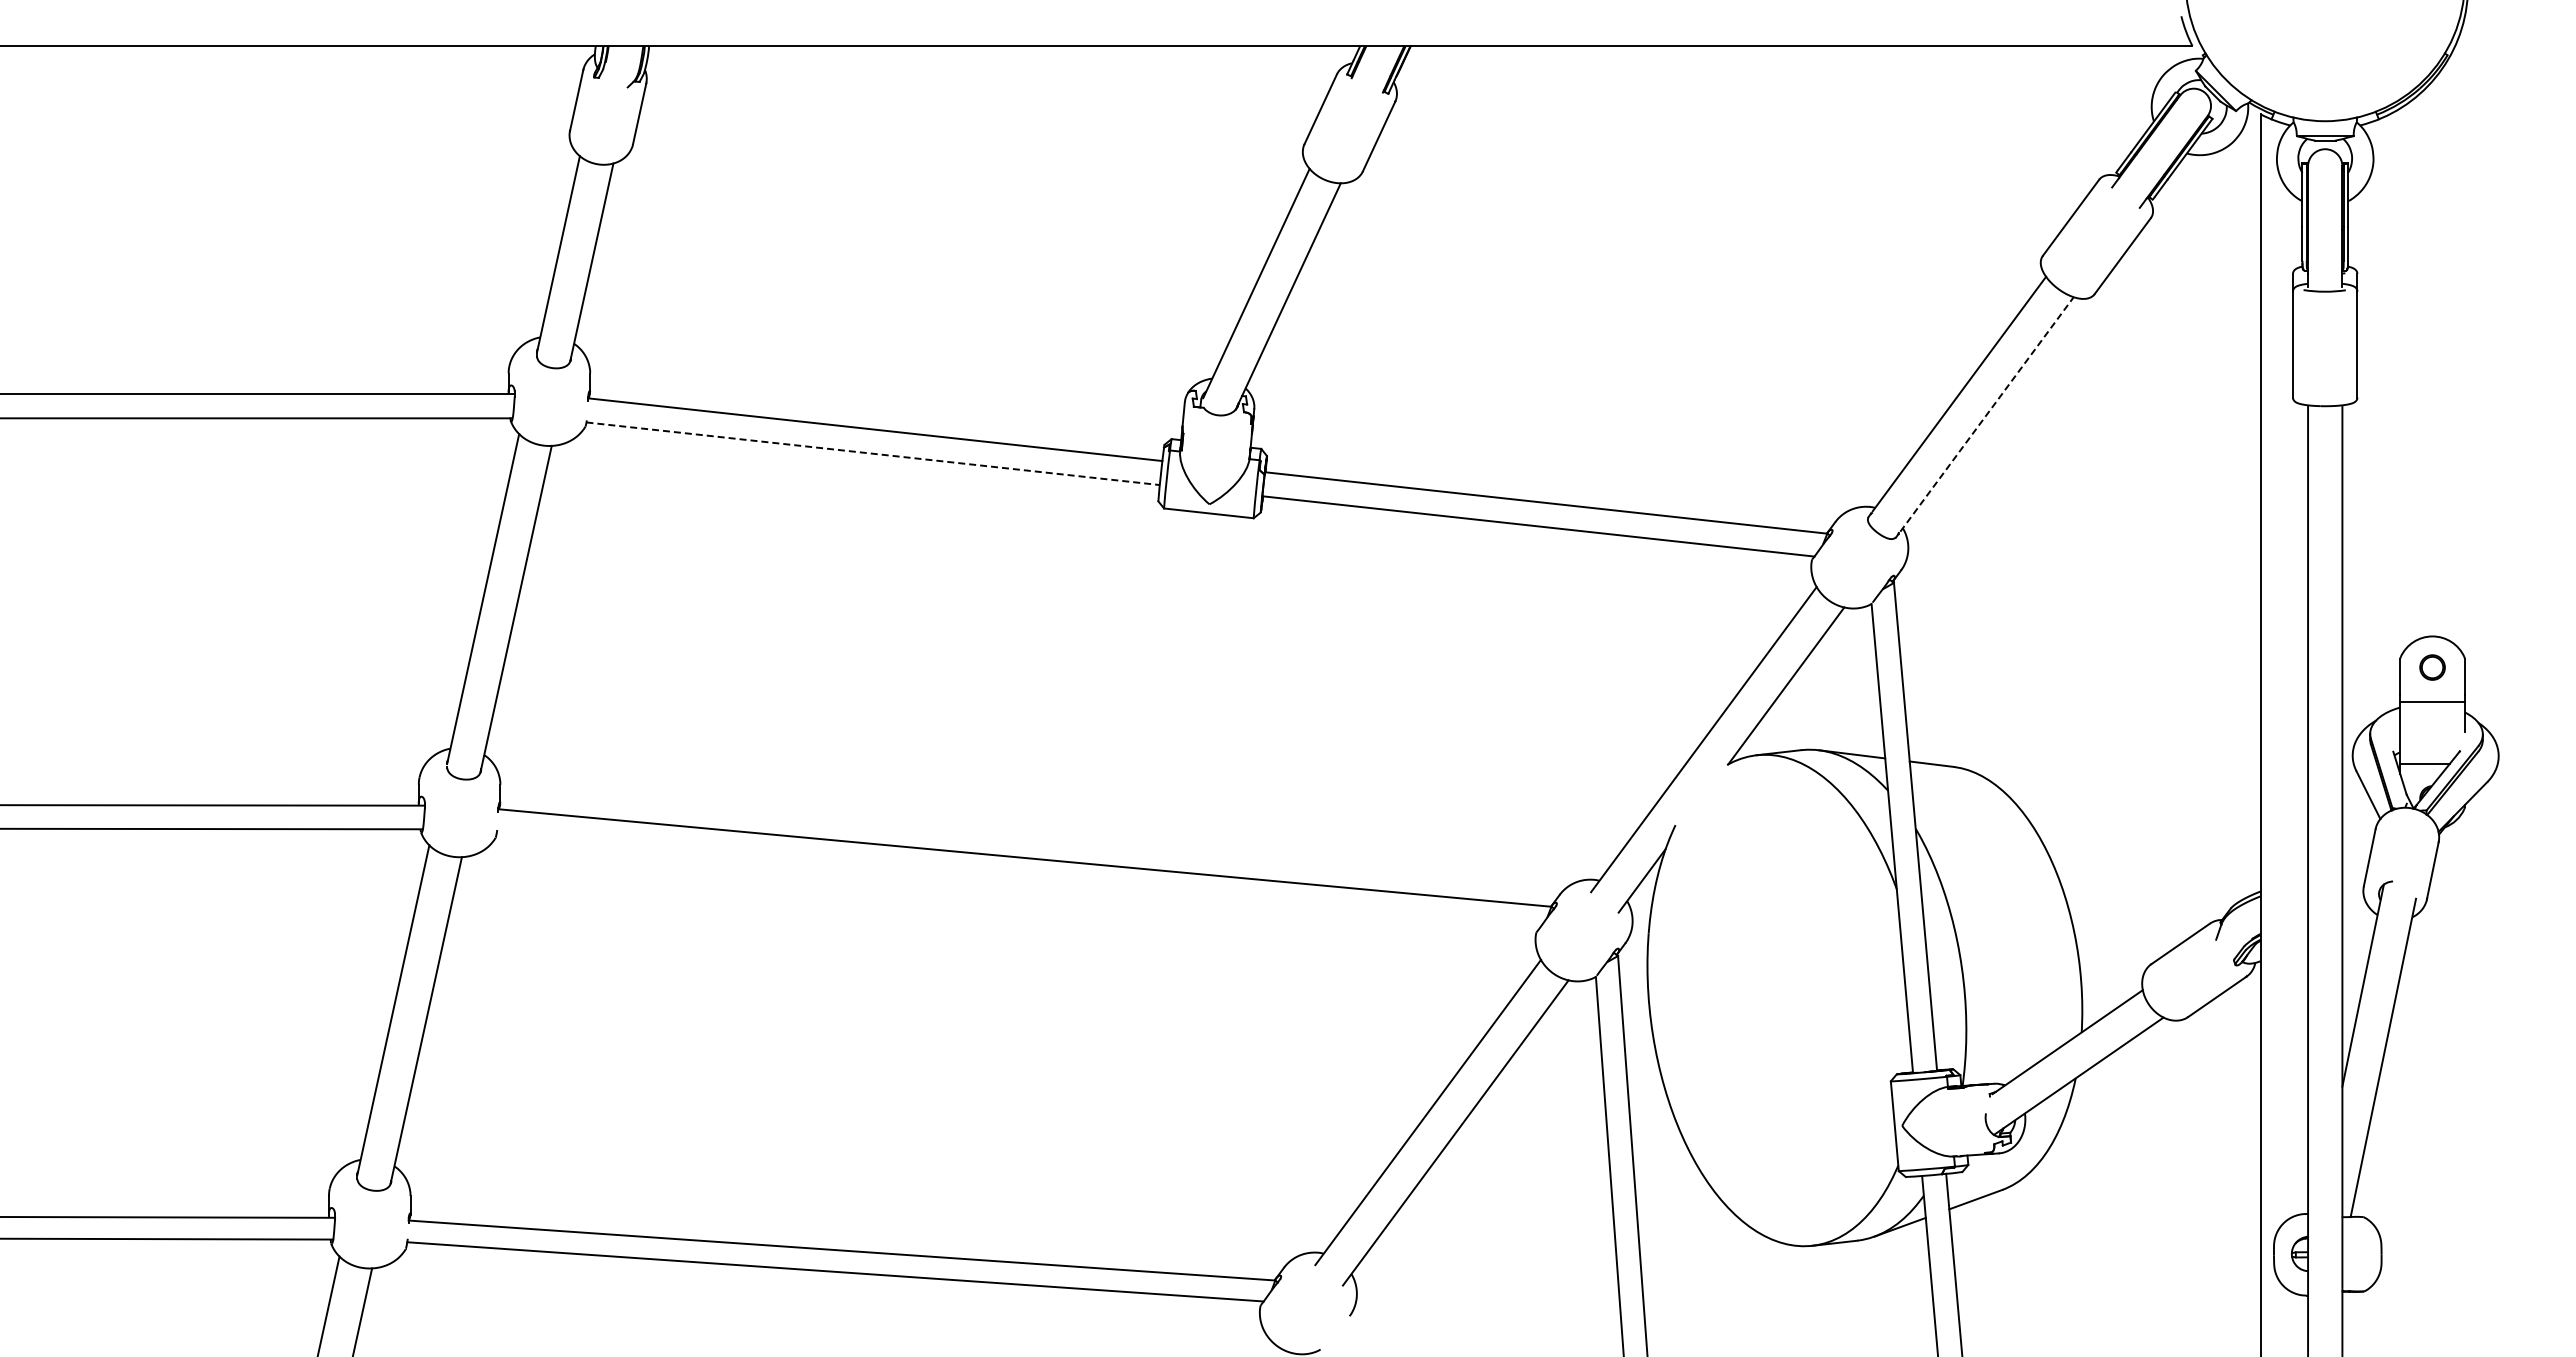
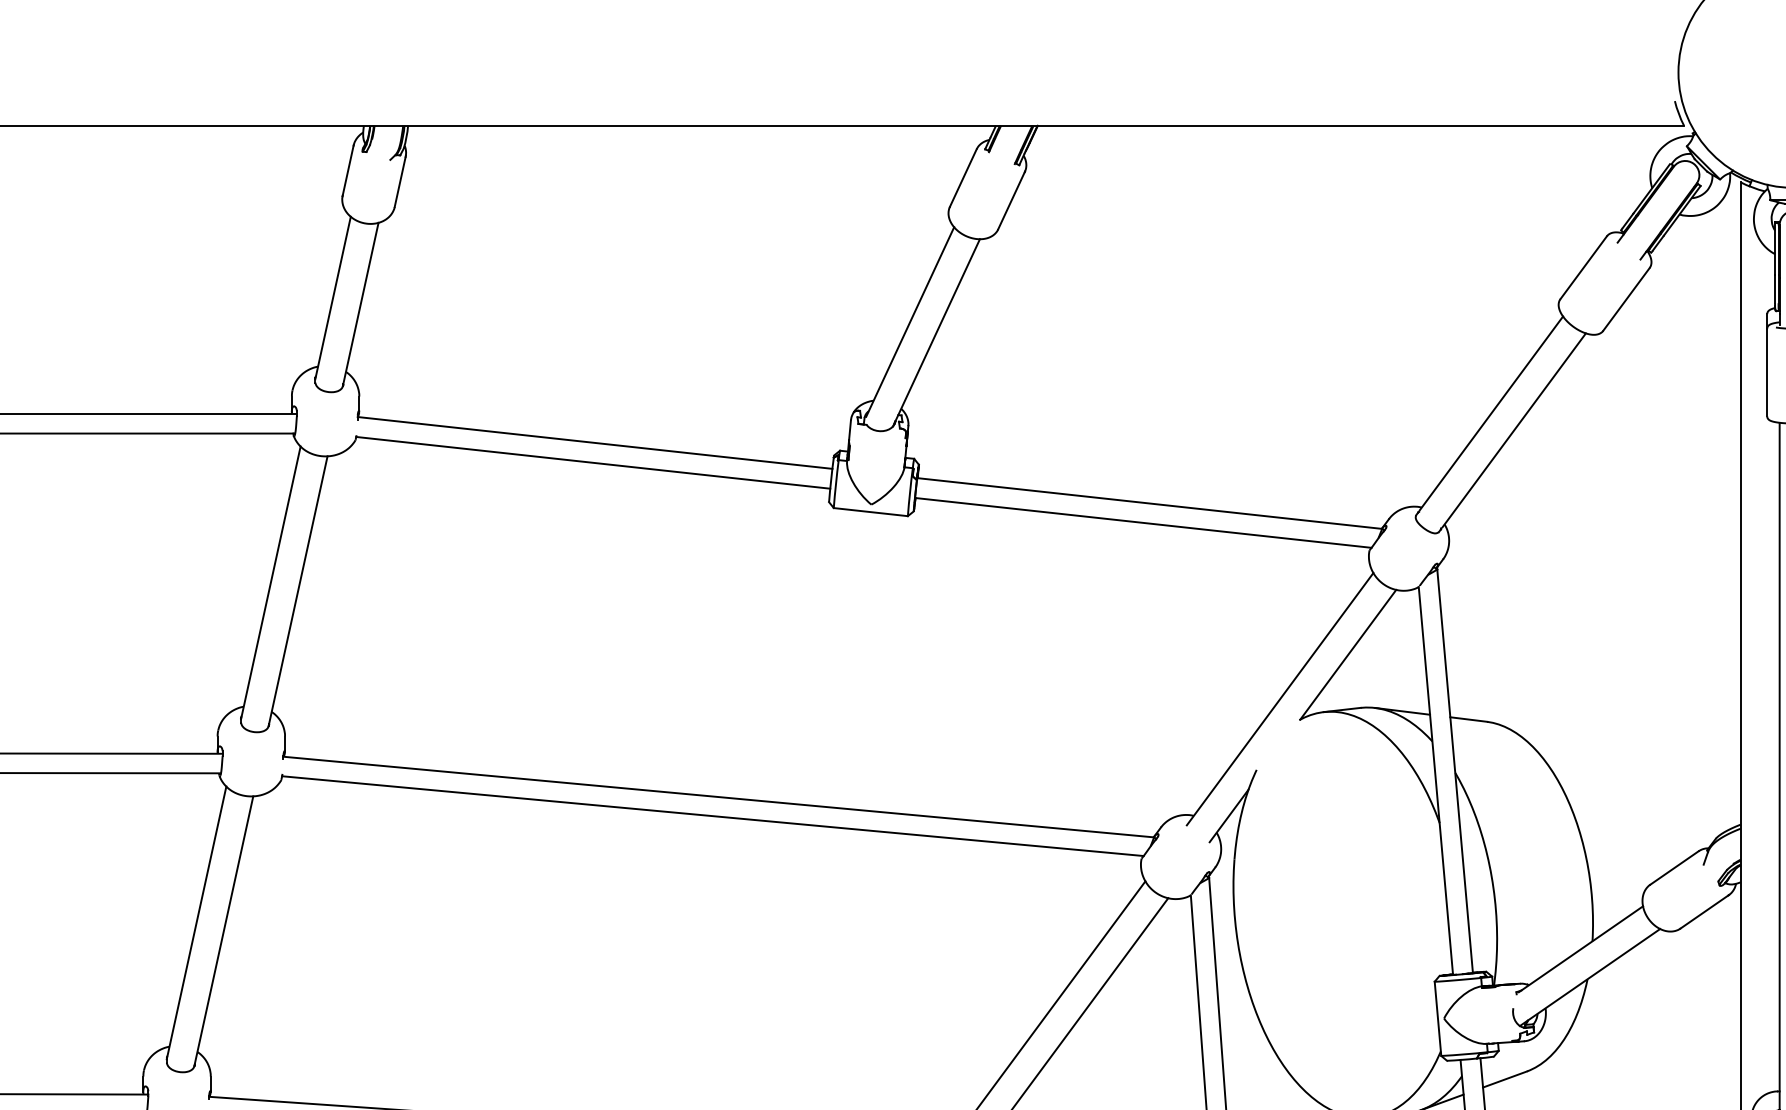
line: (1987, 414) -> (1514, 430), dashed -> solid
line: (873, 453) -> (593, 462), dashed -> solid
line: (1017, 880) -> (712, 815), added

